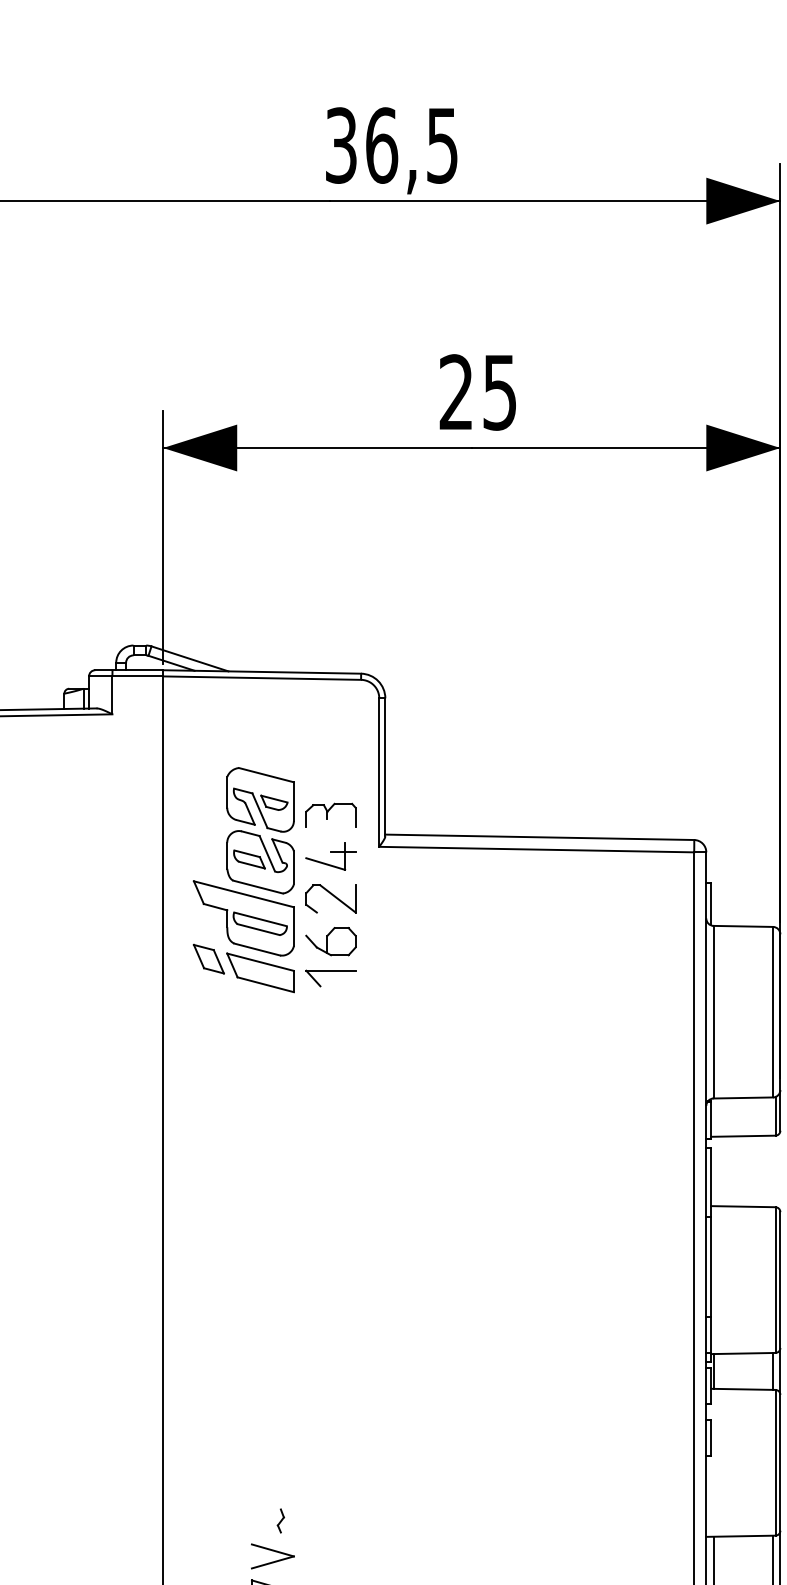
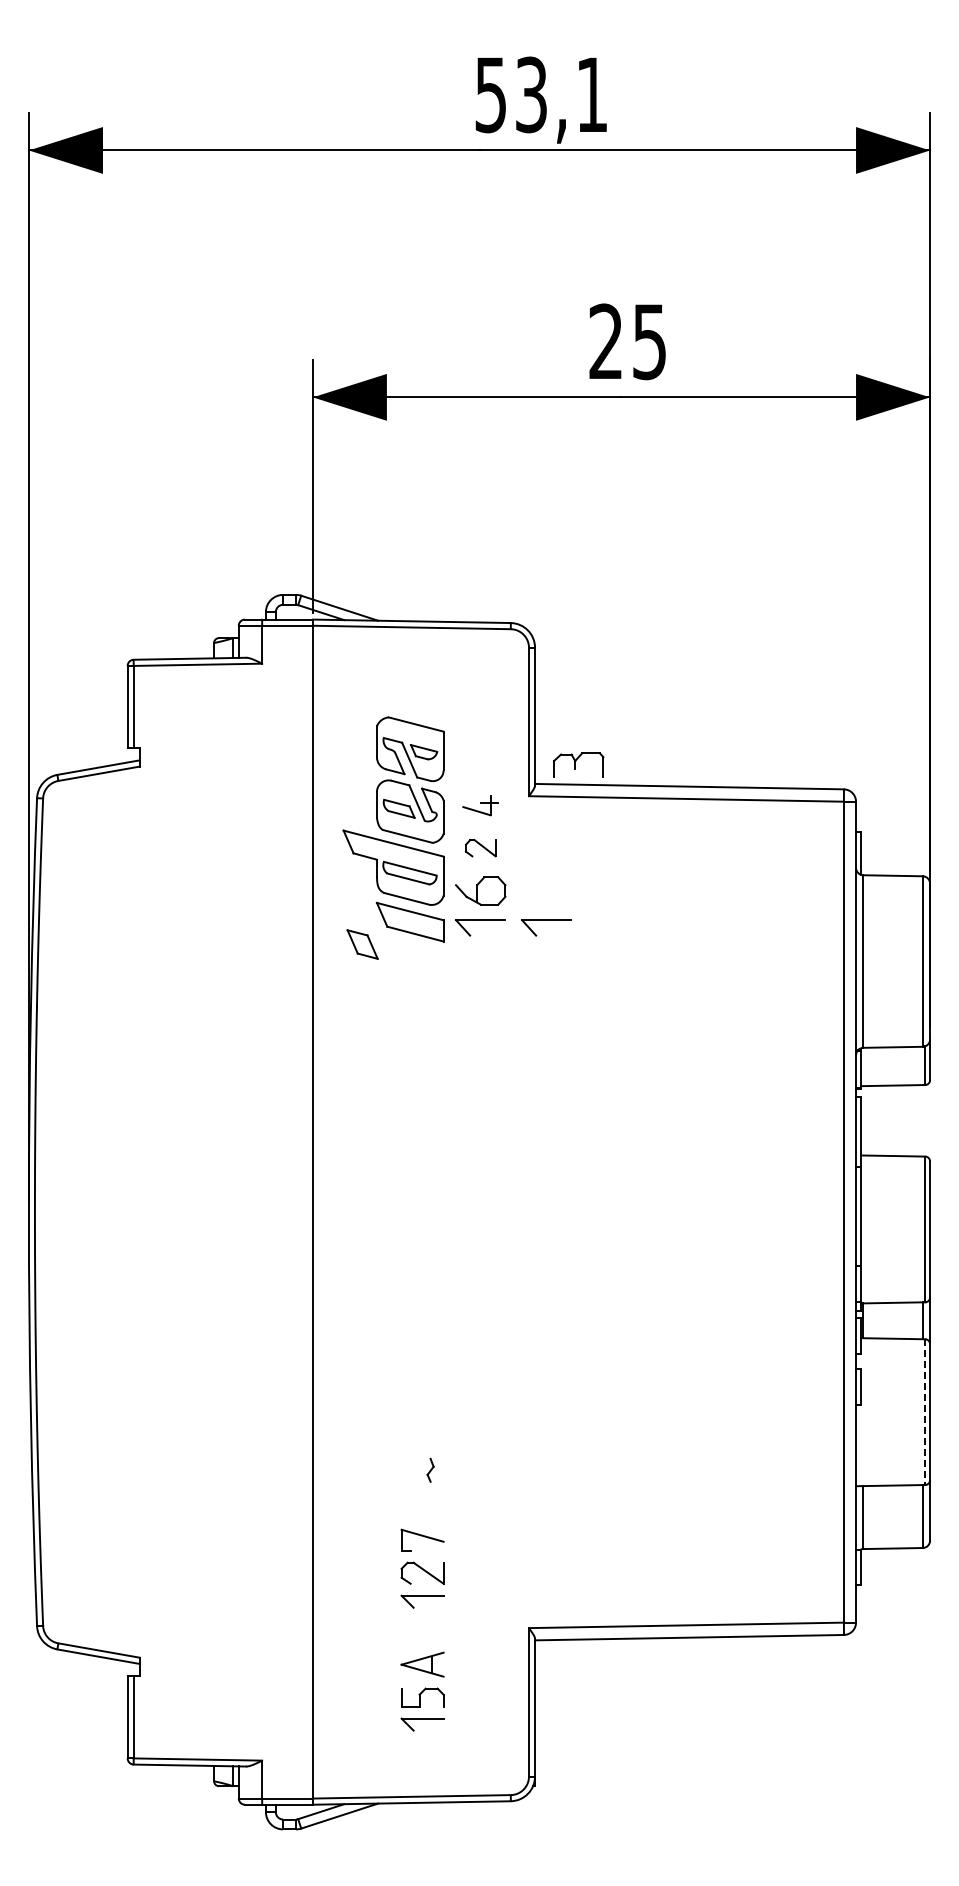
text: (391, 145) -> (541, 94), 36,5 -> 53,1
part: (330, 815) -> (578, 764), moved
part: (330, 856) -> (480, 805), size x0.7
part: (330, 898) -> (480, 847), size x0.6
part: (208, 959) -> (362, 944), moved
part: (396, 971) -> (546, 920), added
line: (775, 1463) -> (925, 1412), solid -> dashed
part: (272, 1556) -> (422, 1505), removed

